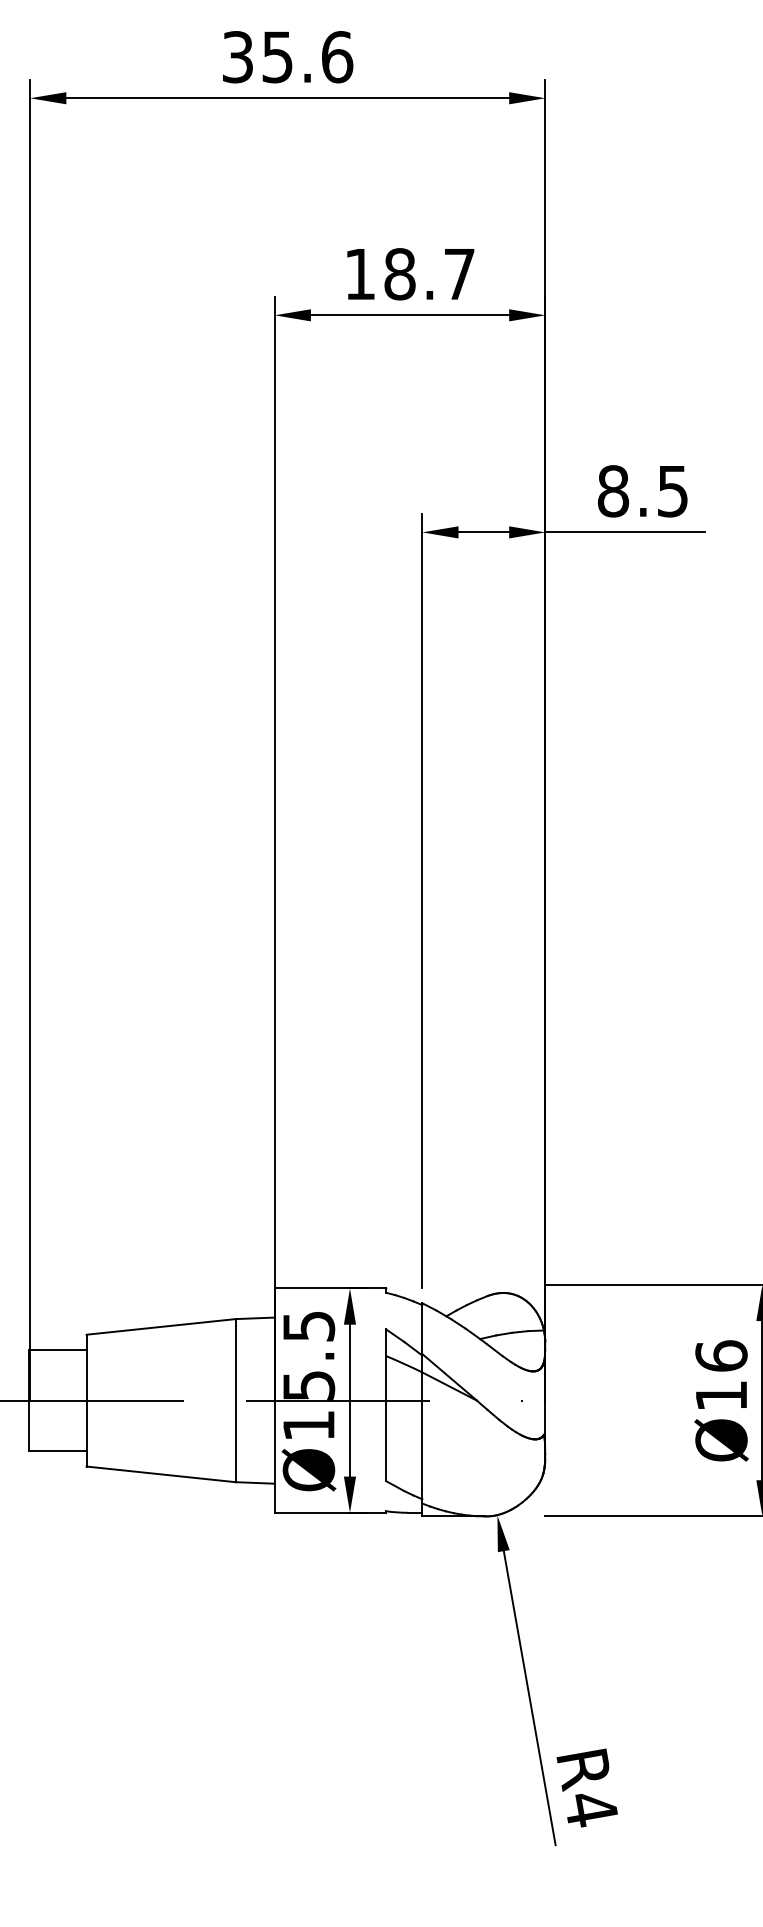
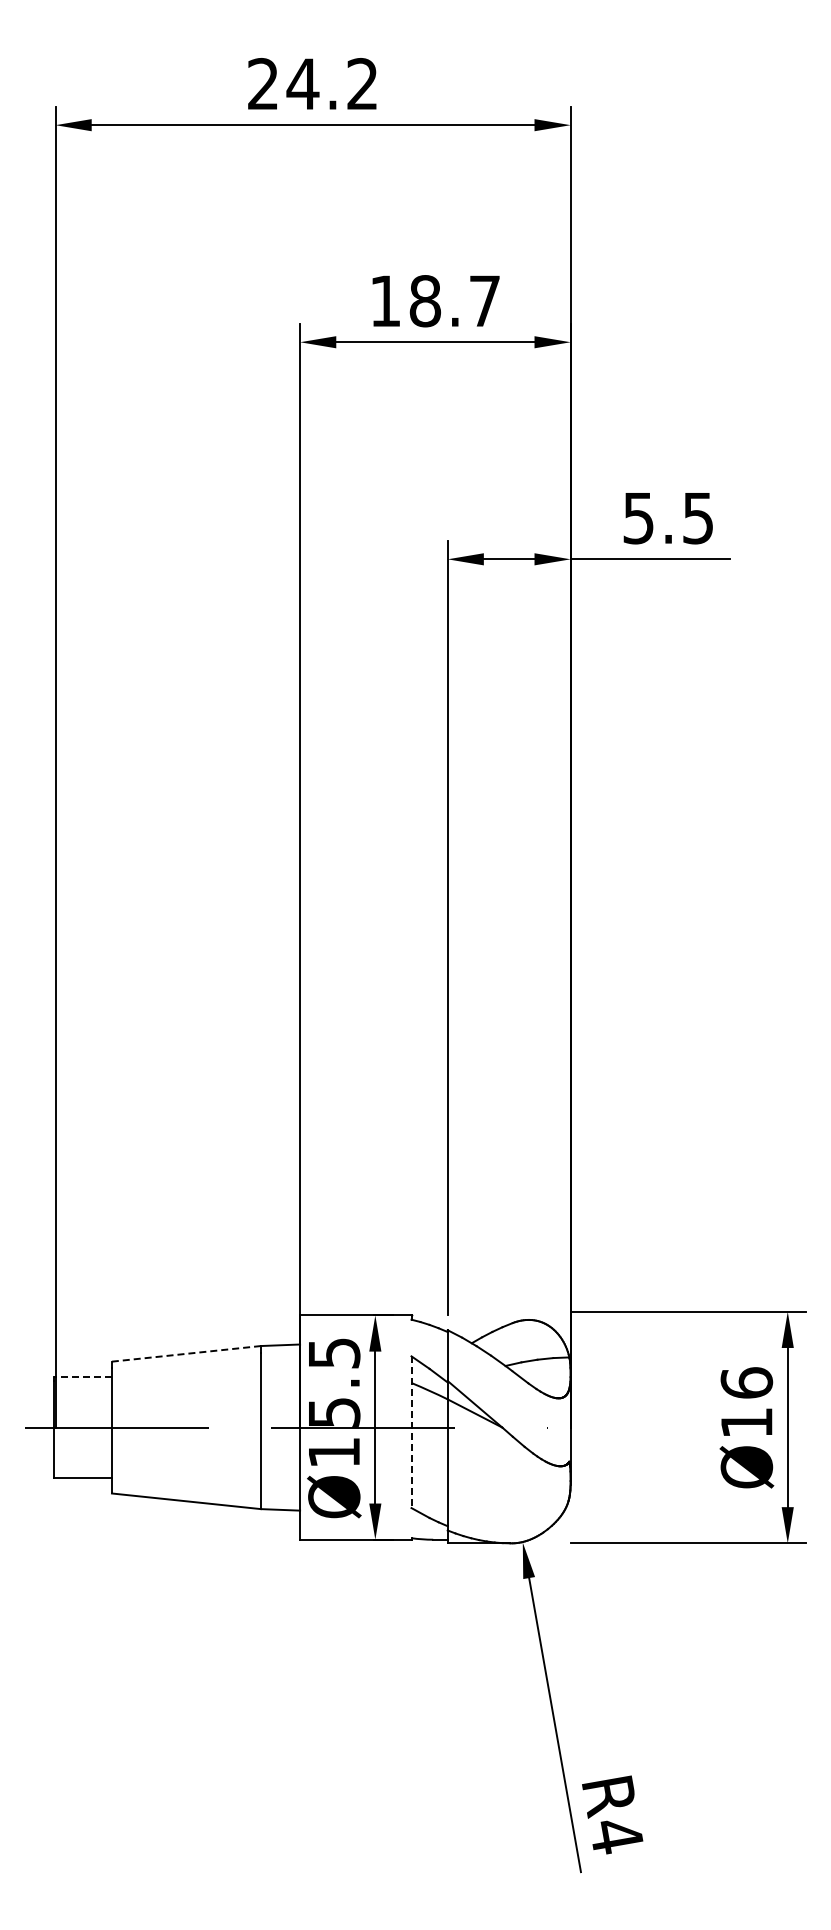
text: (288, 57) -> (313, 84), 35.6 -> 24.2
text: (613, 491) -> (638, 518), 8.5 -> 5.5
line: (161, 1326) -> (186, 1353), solid -> dashed
line: (58, 1349) -> (83, 1376), solid -> dashed
line: (386, 1405) -> (411, 1432), solid -> dashed

